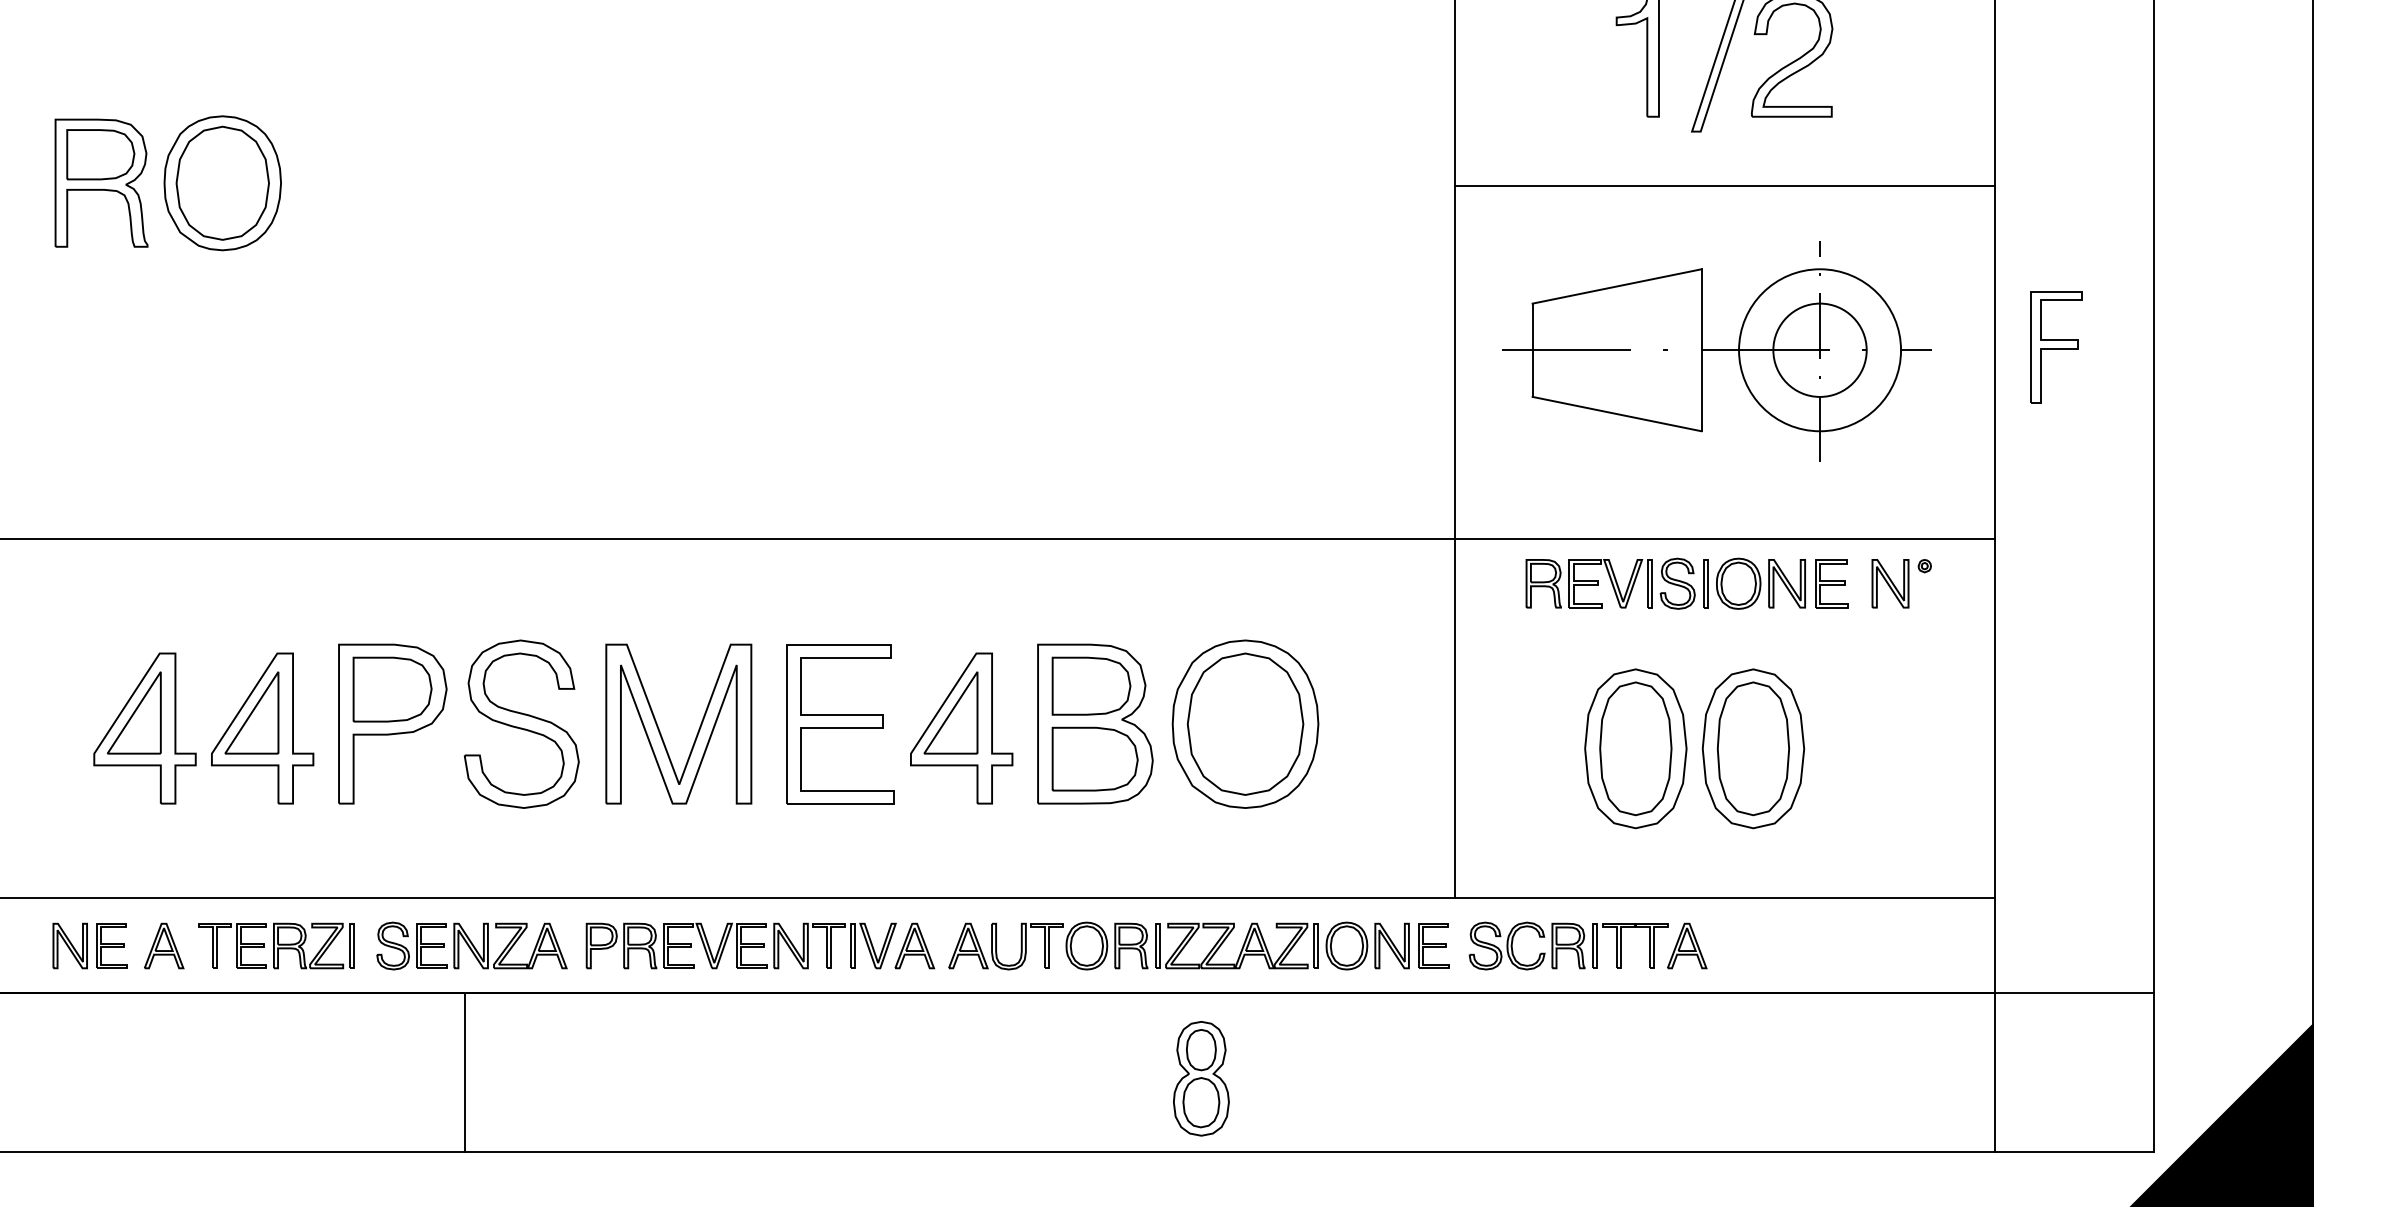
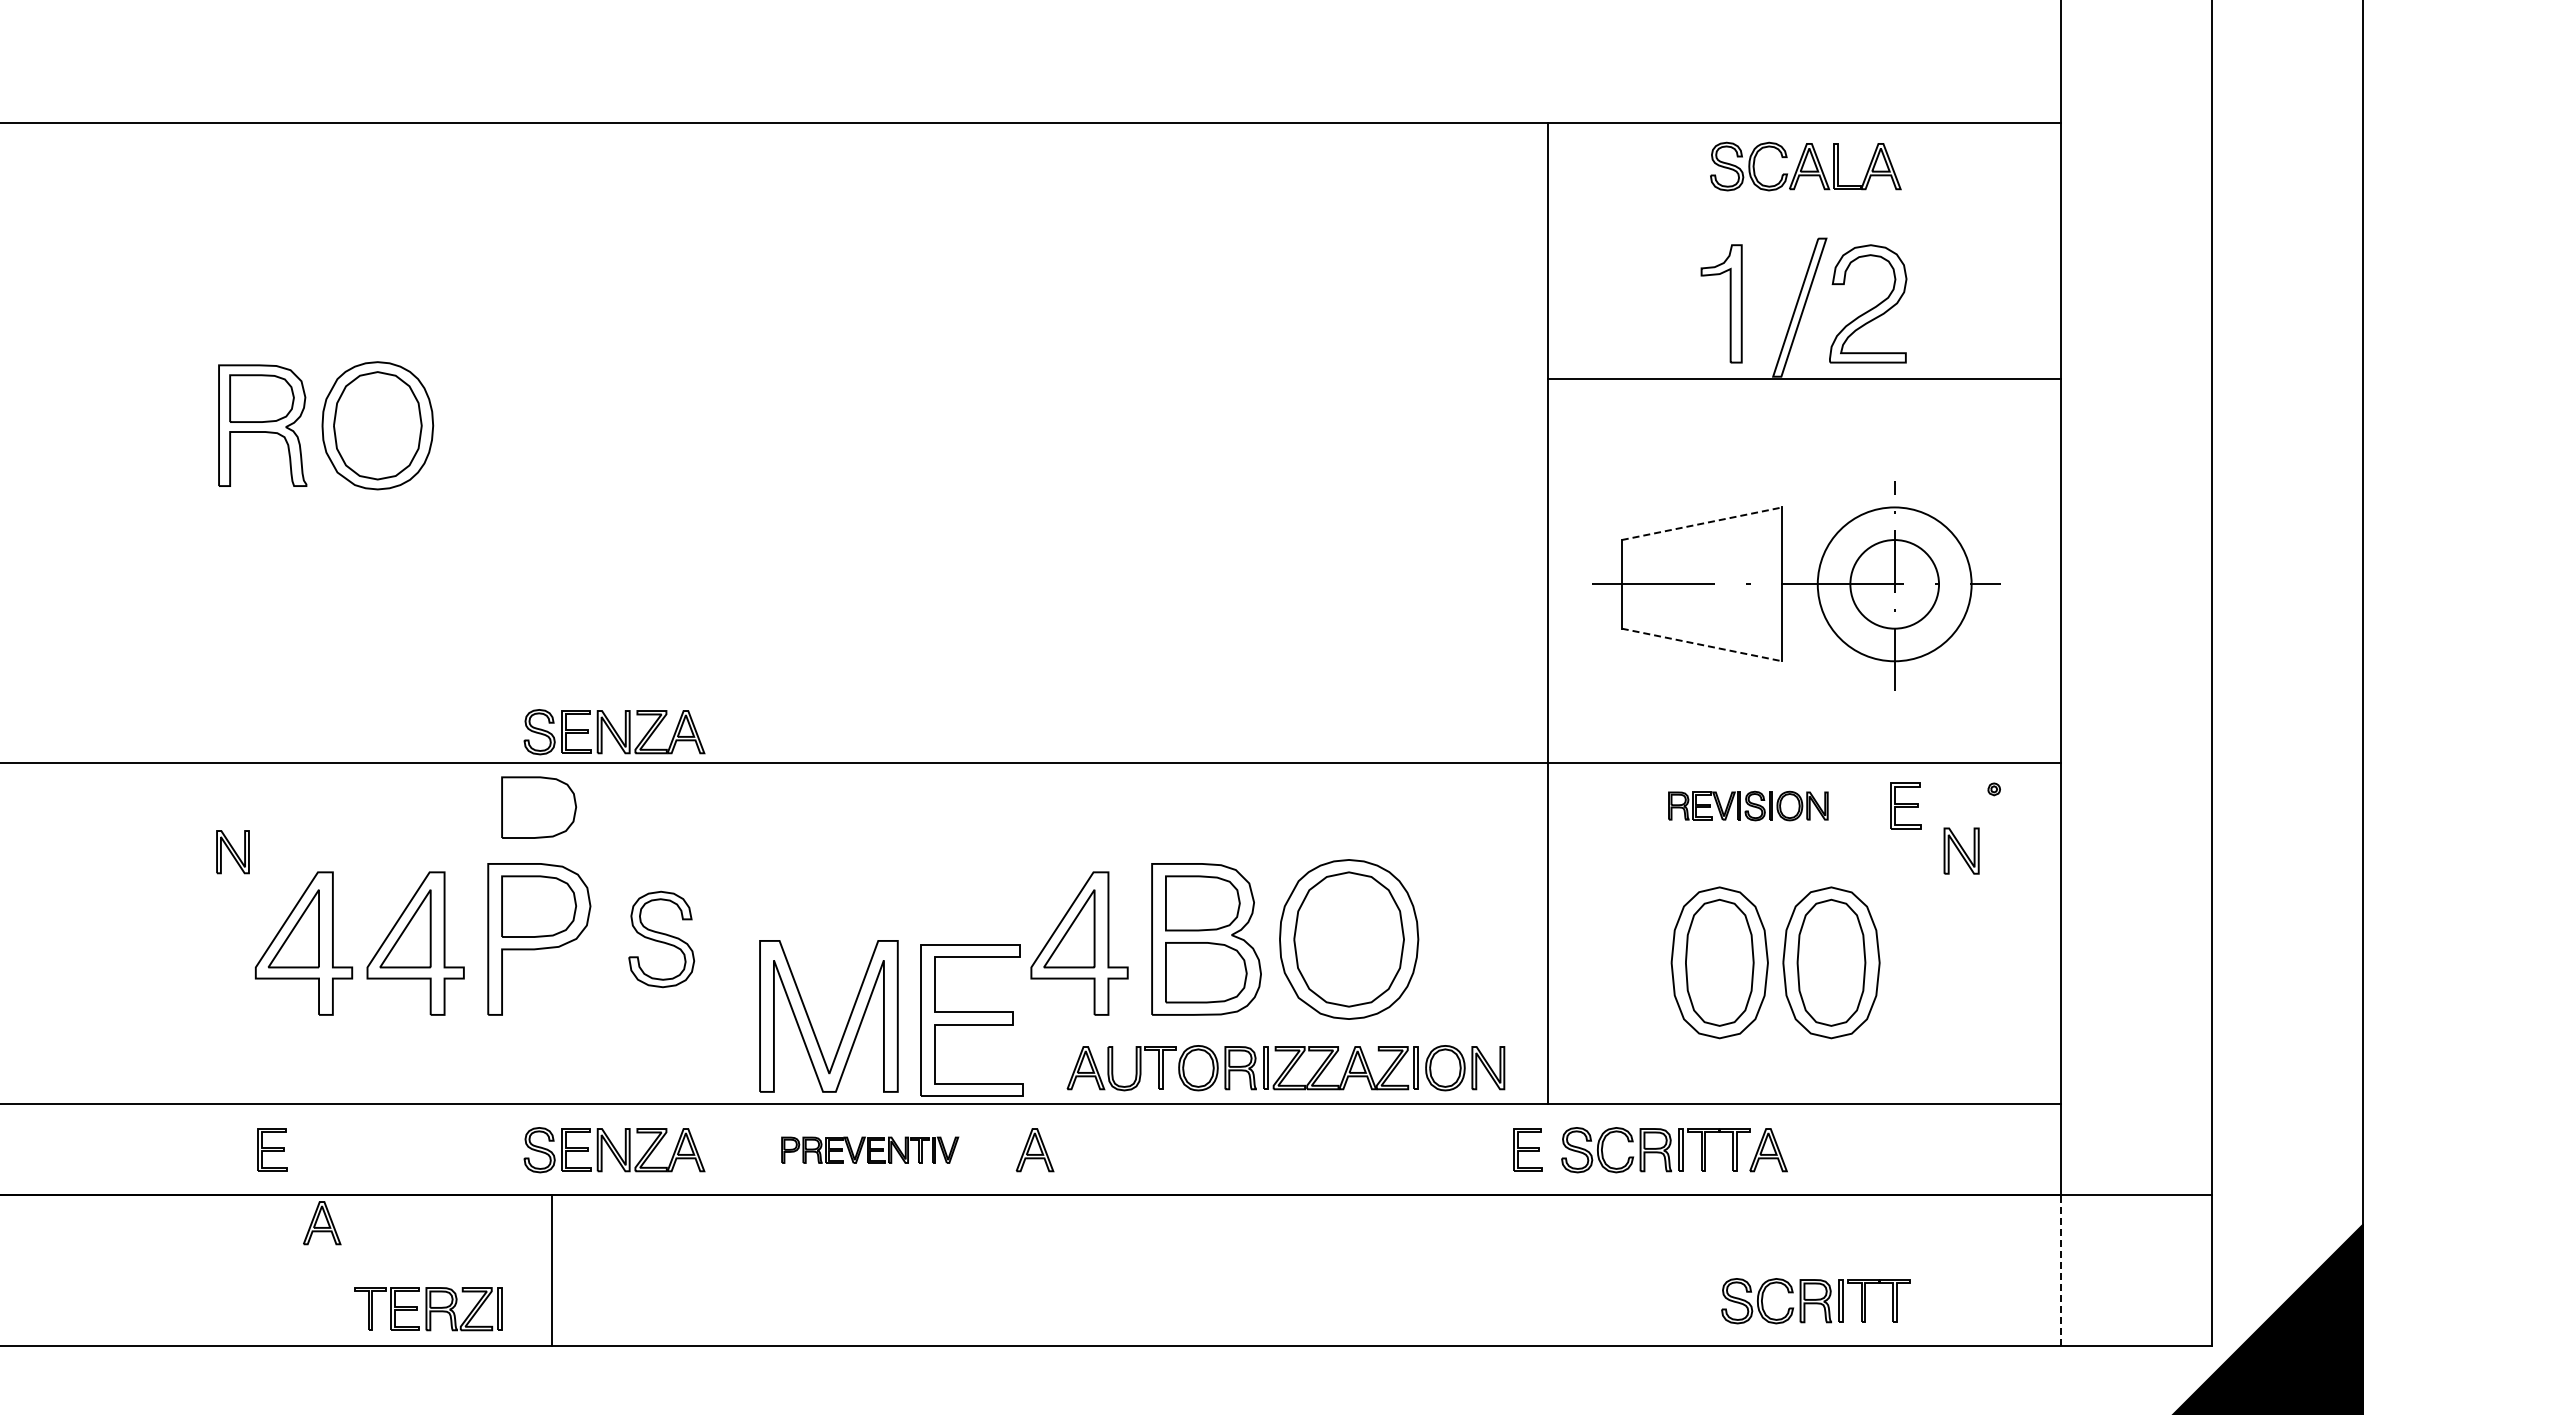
line: (1723, 186) -> (1803, 378), moved
line: (1616, 286) -> (1701, 523), solid -> dashed
part: (2056, 347) -> (2119, 581), removed
line: (1616, 413) -> (1701, 644), solid -> dashed
part: (471, 506) -> (614, 732), added
part: (1666, 583) -> (1748, 805), size x0.6
part: (1890, 583) -> (1961, 850), moved
part: (393, 585) -> (539, 807), added
part: (521, 724) -> (661, 939), size x0.6
part: (839, 724) -> (971, 1020), moved
part: (660, 730) -> (811, 1022), moved
part: (69, 946) -> (232, 852), moved
part: (164, 946) -> (322, 1223), moved
part: (276, 946) -> (428, 1309), moved
part: (740, 946) -> (869, 1150), size x0.6
part: (1178, 946) -> (1285, 1068), moved
line: (464, 1071) -> (551, 1269), moved
line: (1994, 1071) -> (2060, 1269), solid -> dashed
part: (1201, 1079) -> (1307, 1276), removed
part: (1736, 1105) -> (1815, 1301), added

